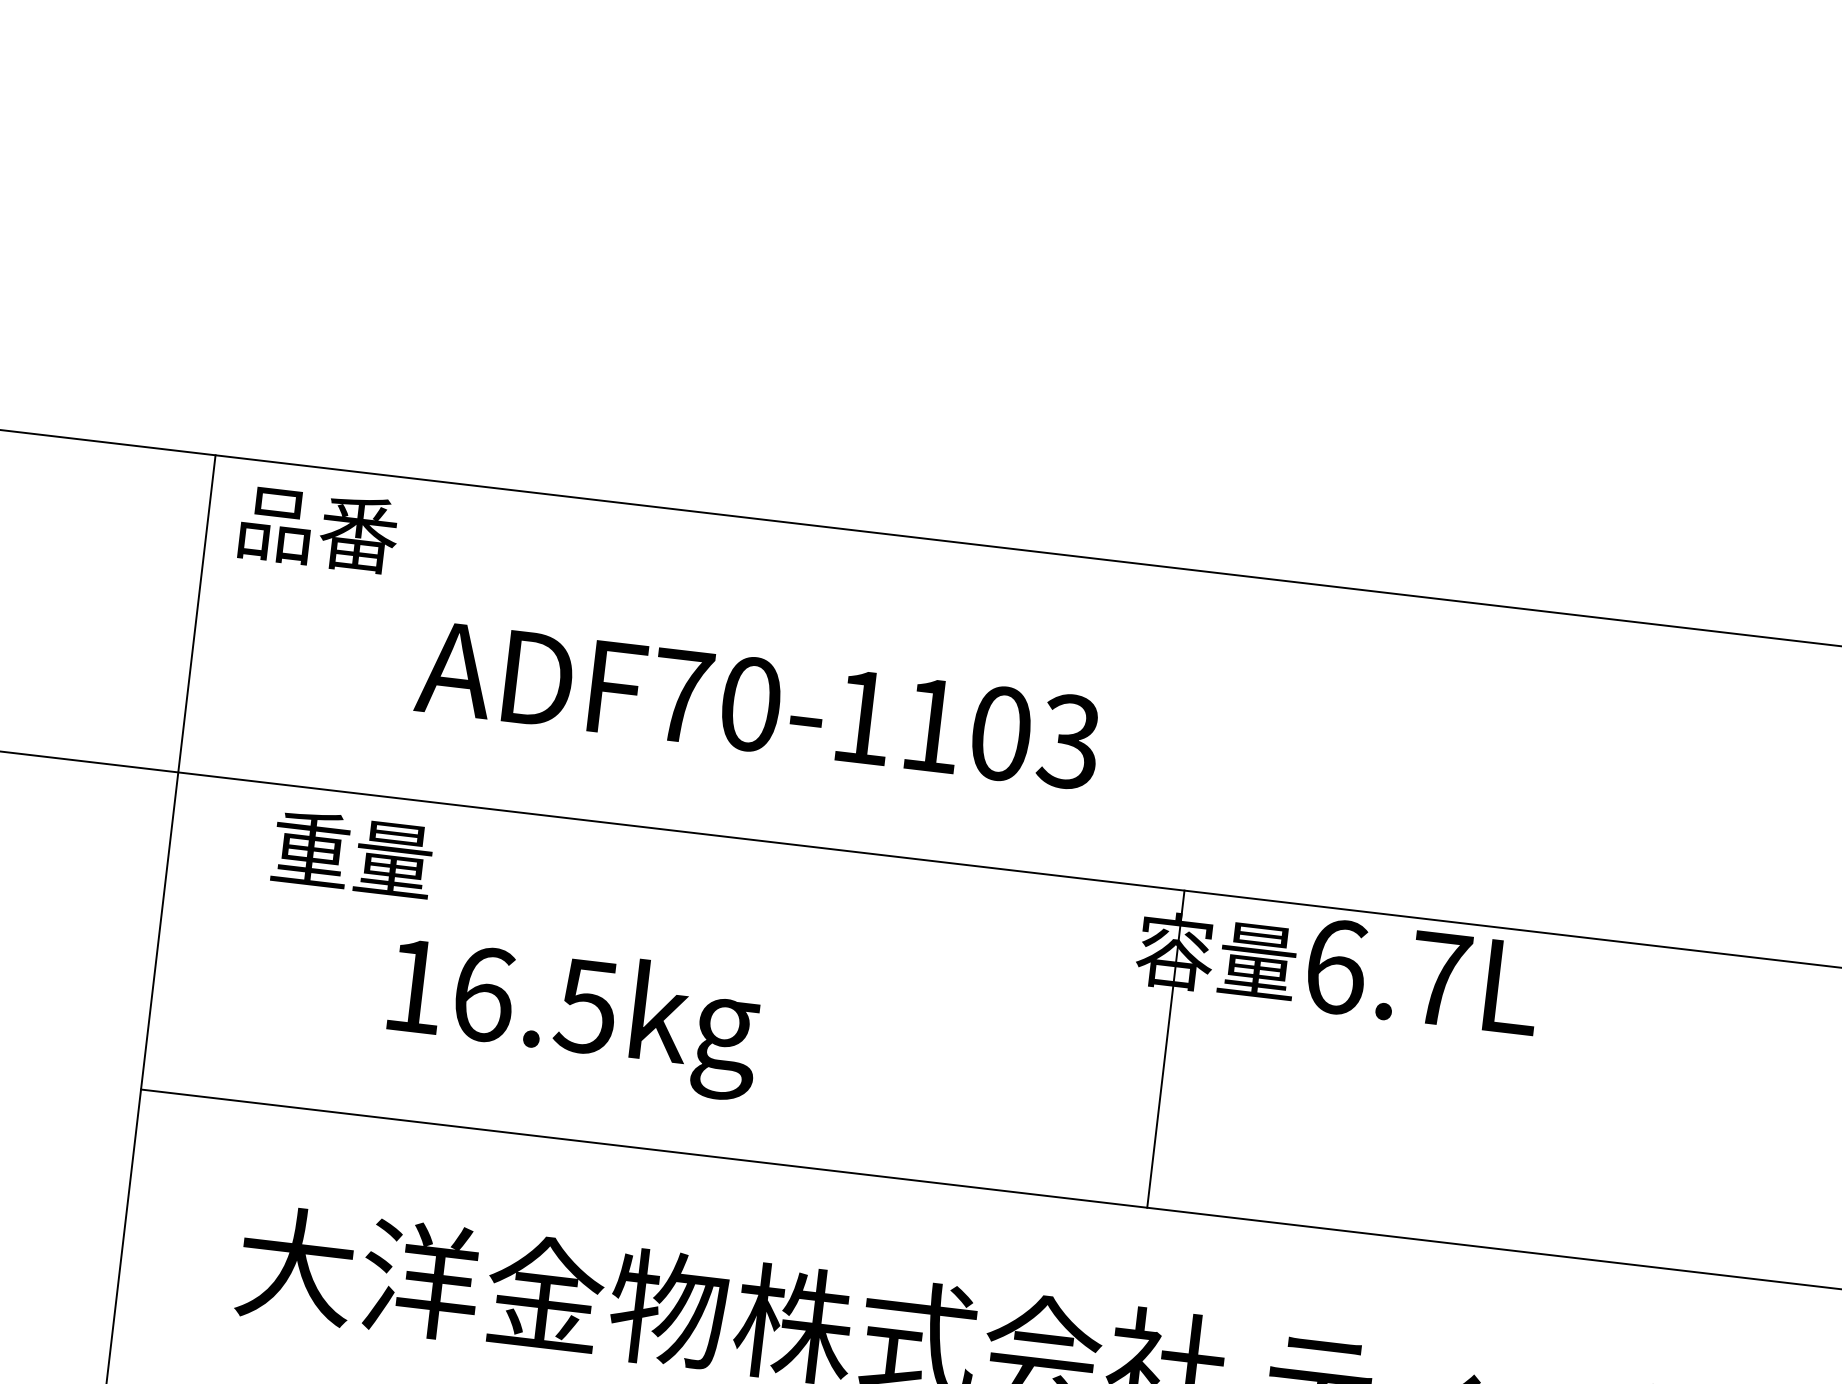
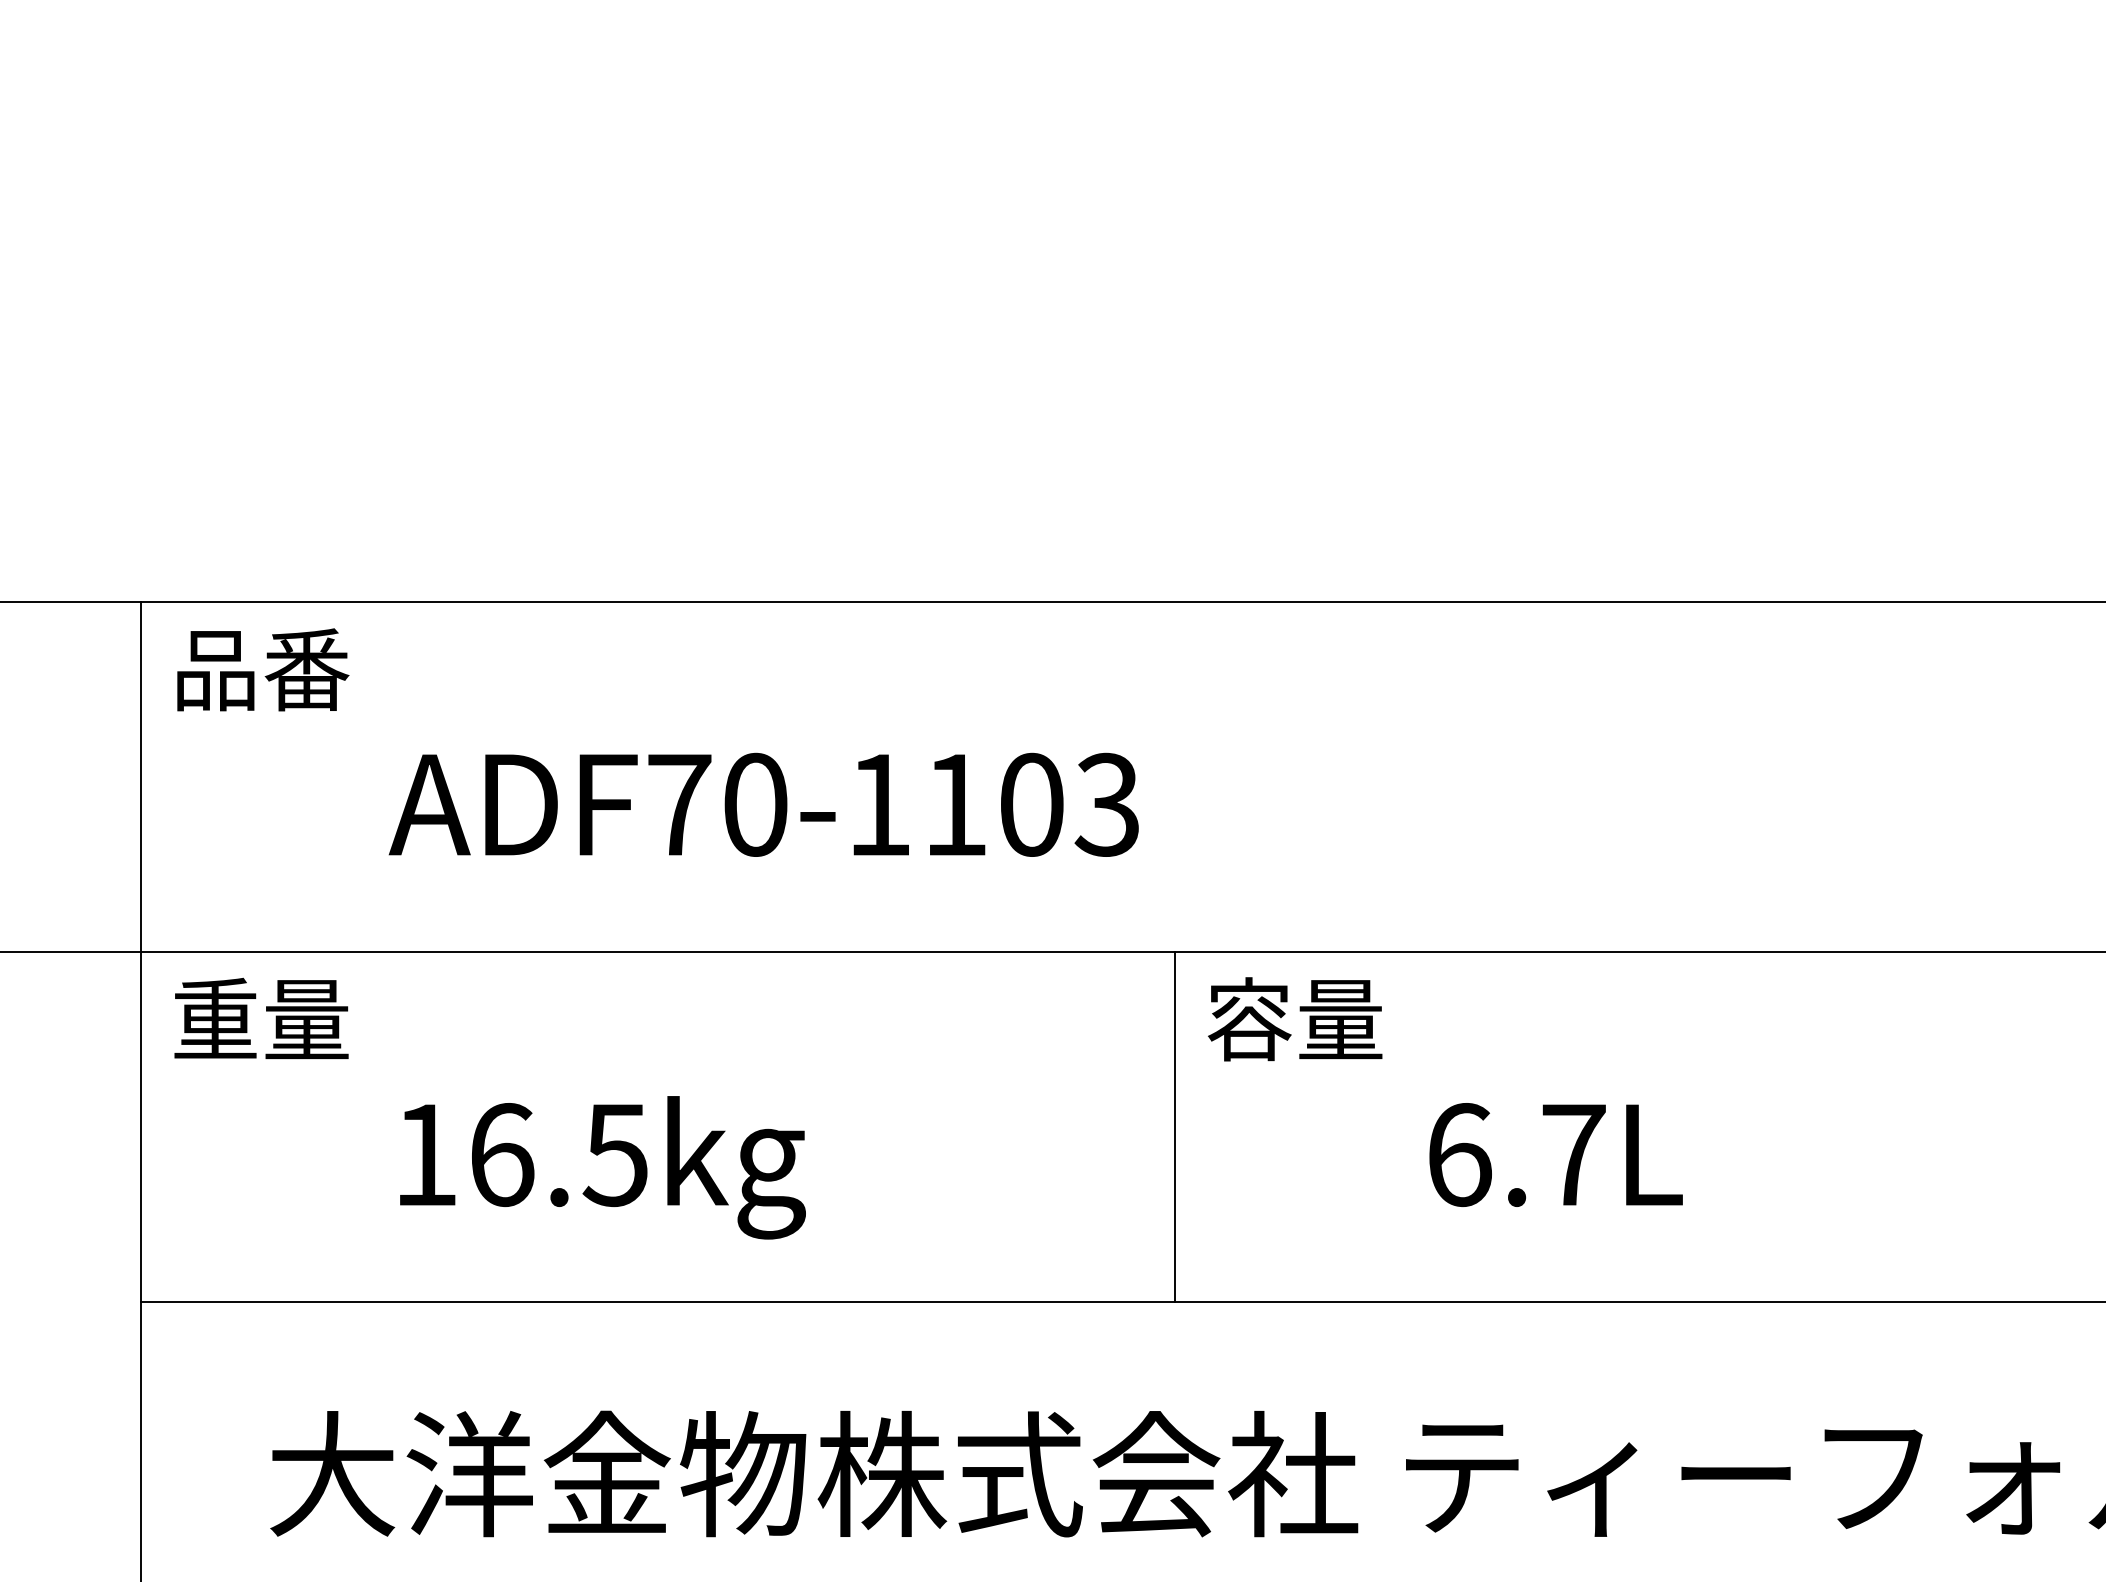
text: (353, 852) -> (261, 1017), moved
text: (1423, 976) -> (1555, 1154), moved
line: (1165, 1049) -> (1174, 1127), moved

